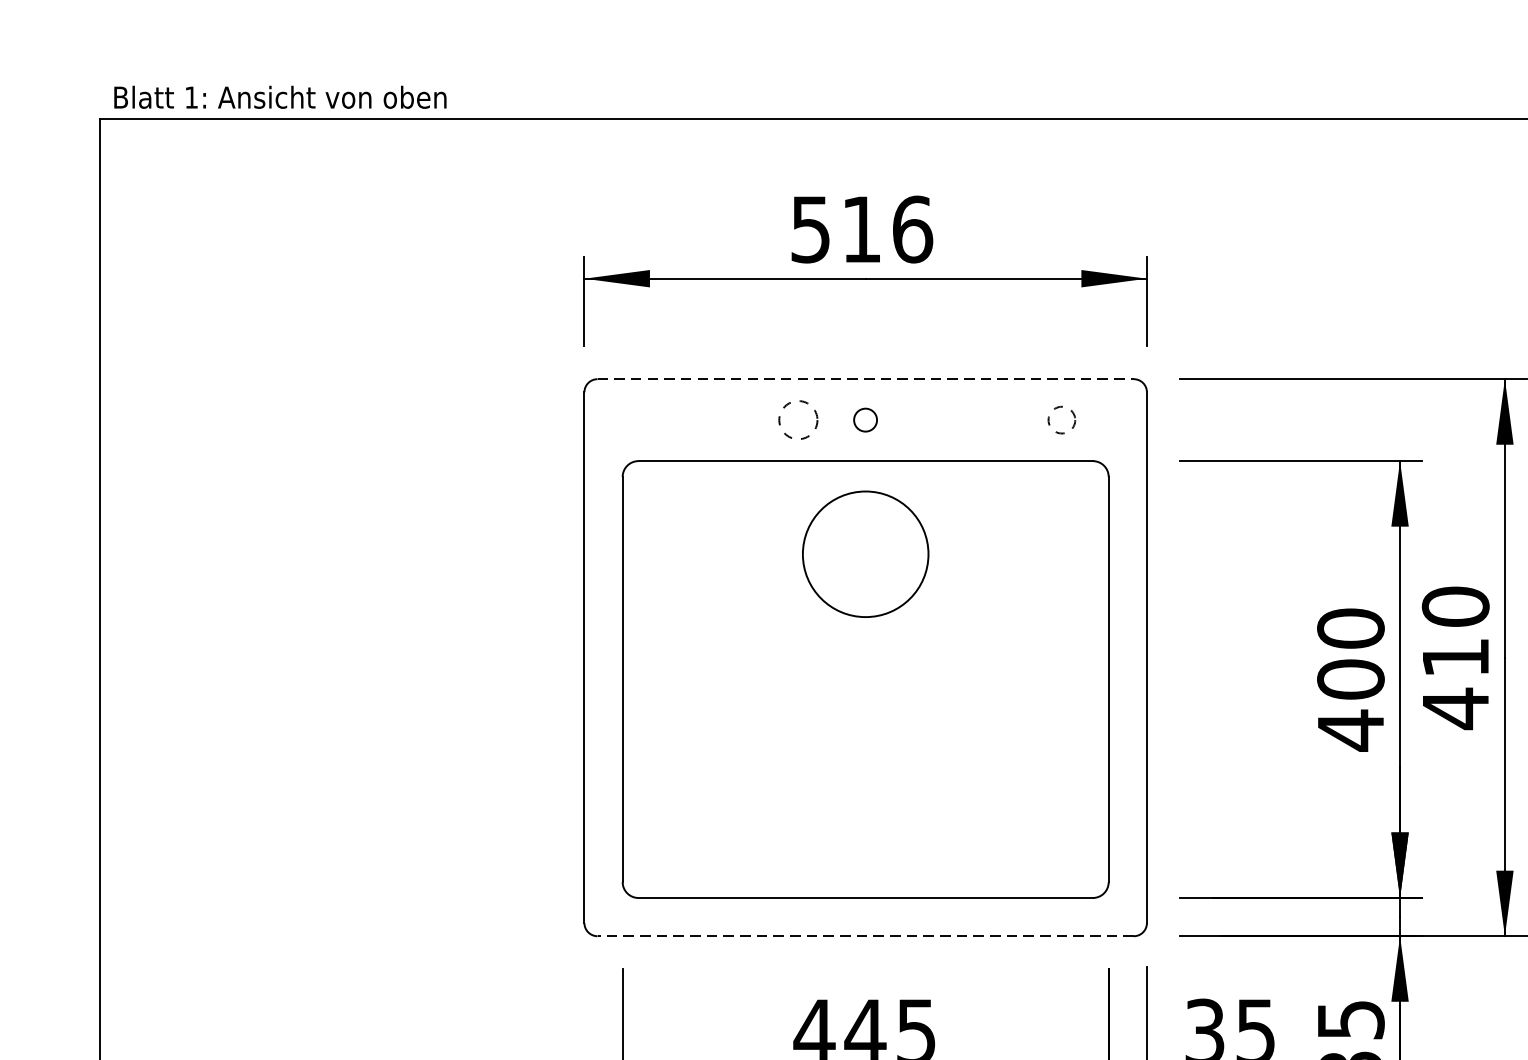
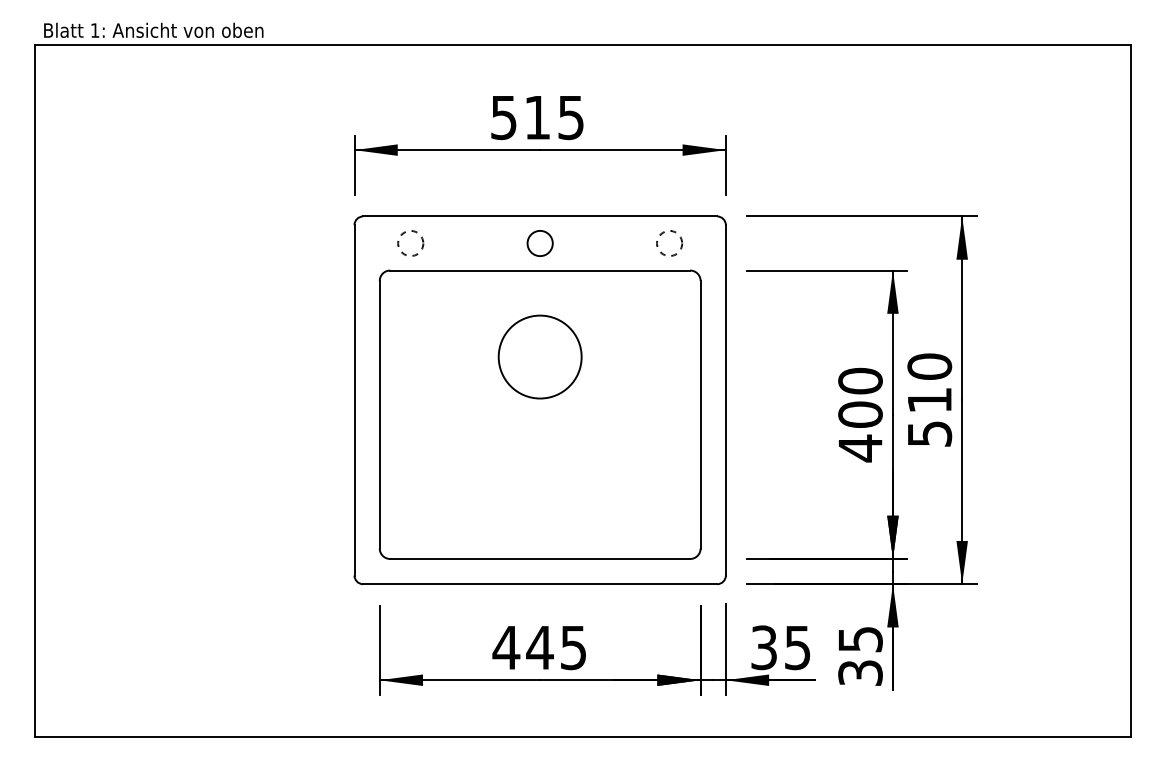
text: (913, 229) -> (571, 117), 516 -> 515
line: (866, 379) -> (540, 216), dashed -> solid
circle: (798, 420) -> (410, 243), moved
circle: (864, 420) -> (539, 243), size x1.67
circle: (1061, 420) -> (669, 243), size x1.43
circle: (864, 553) -> (539, 356), moved
text: (1456, 709) -> (930, 434), 410 -> 510
line: (864, 936) -> (539, 584), dashed -> solid

